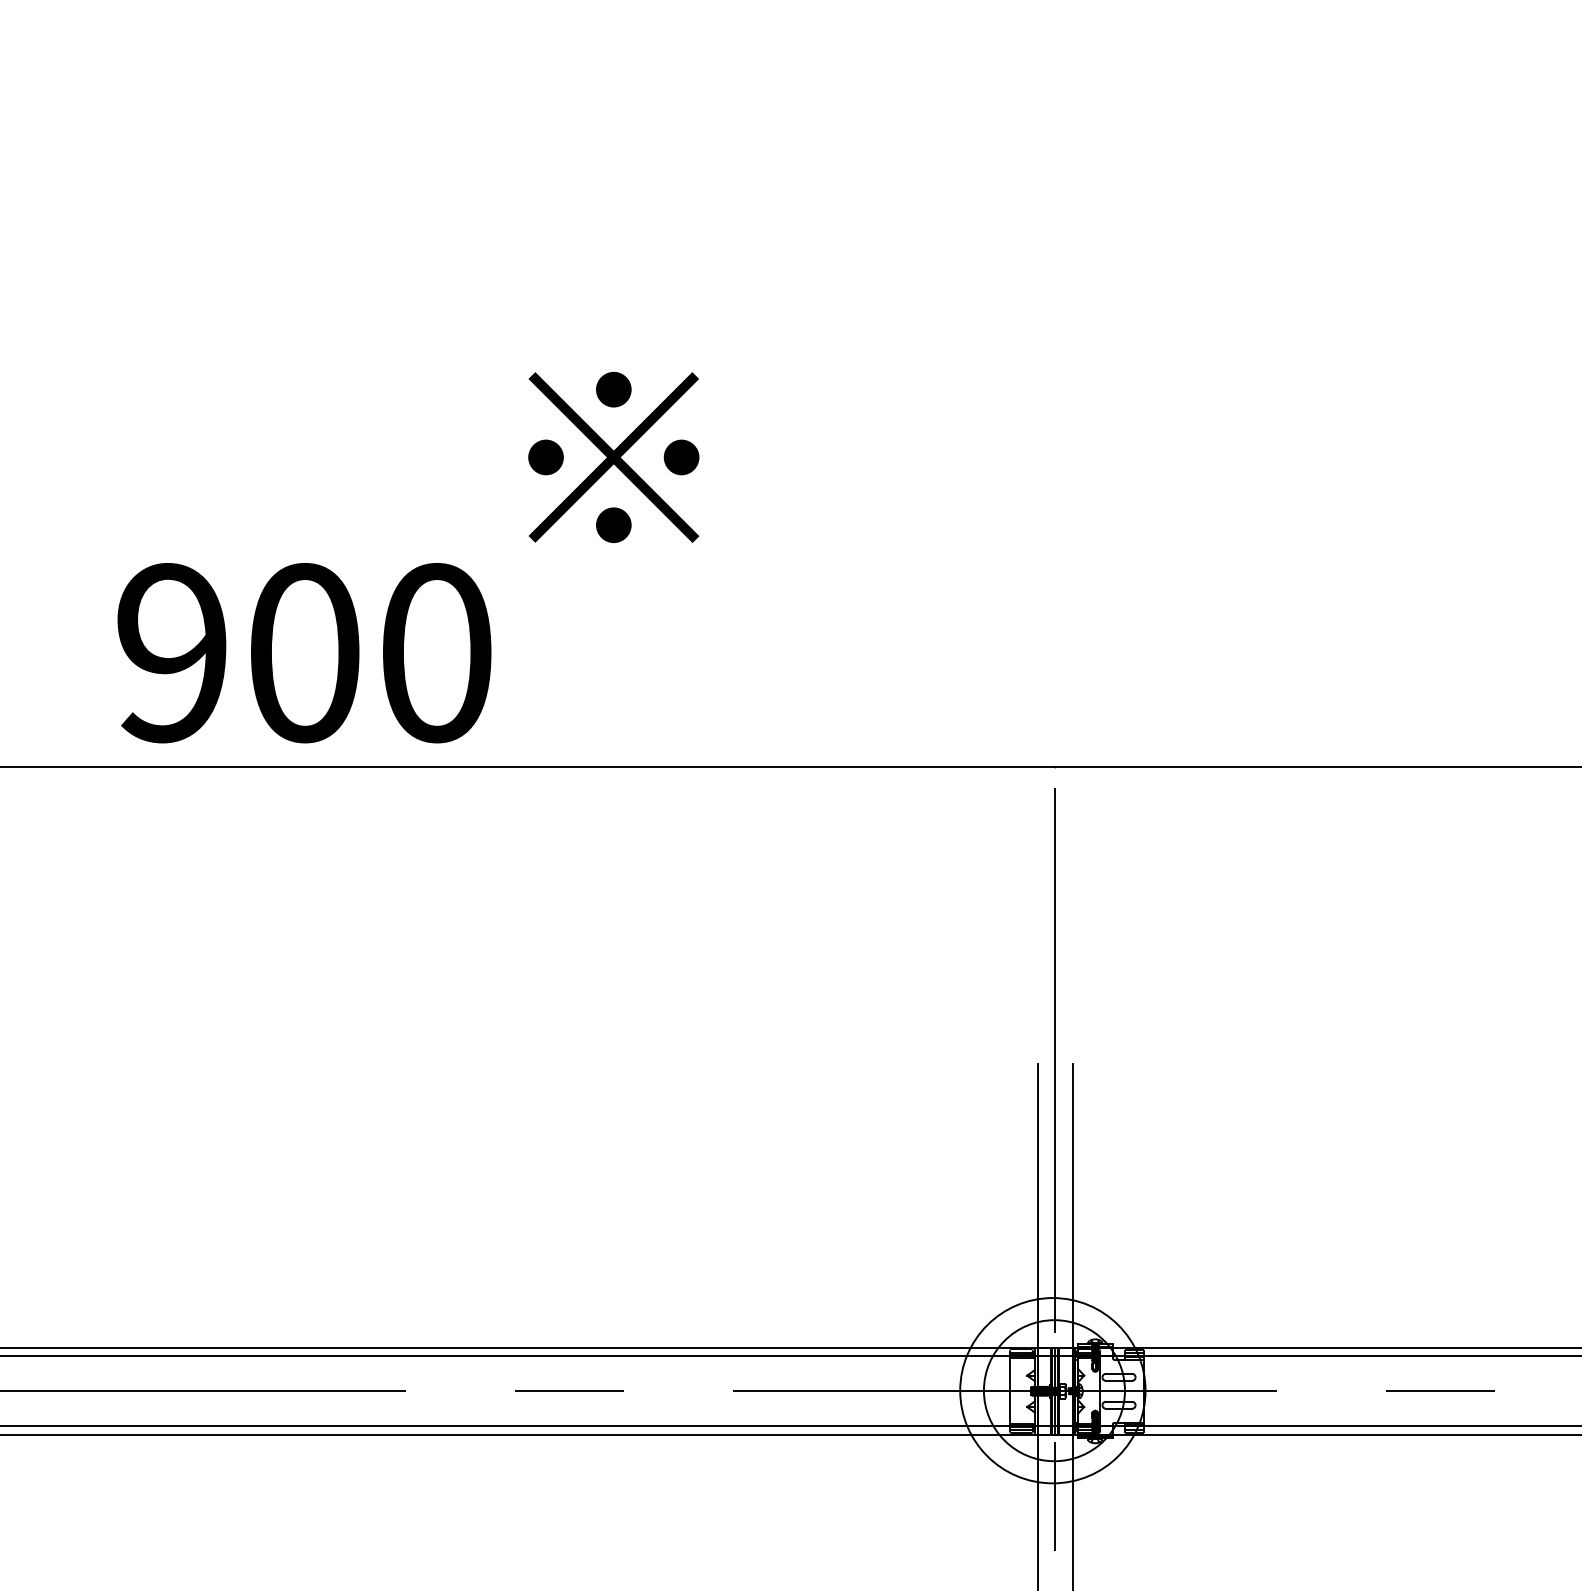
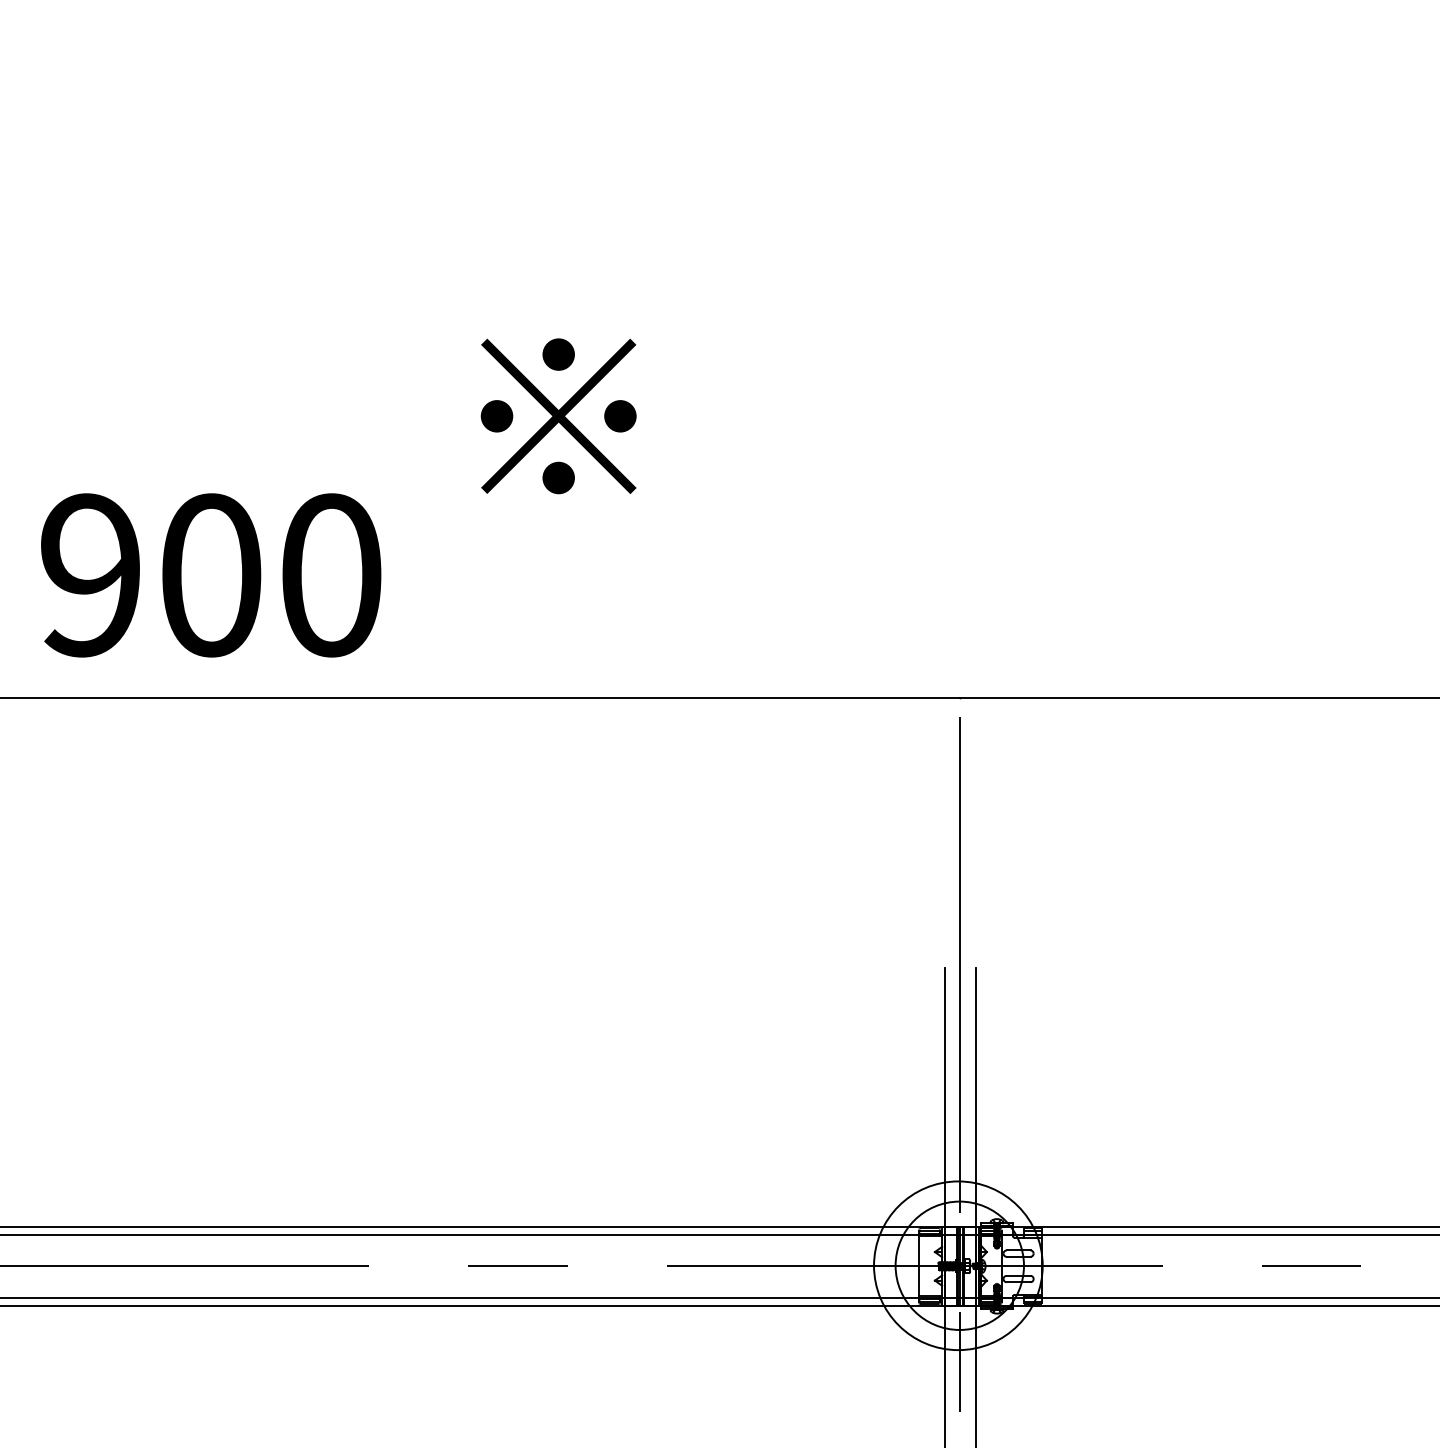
text: (304, 653) -> (211, 575), moved

